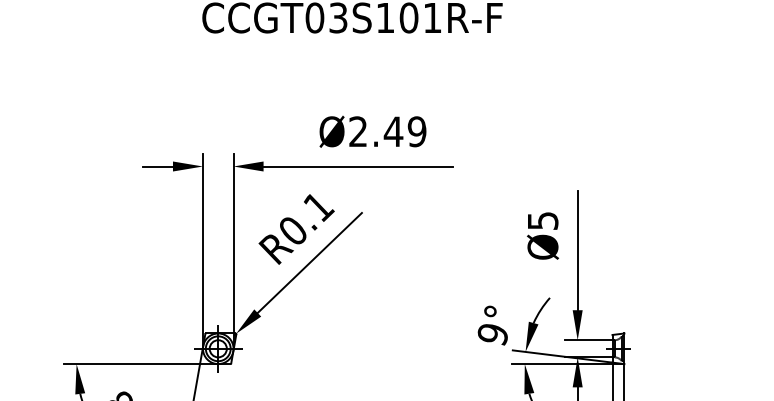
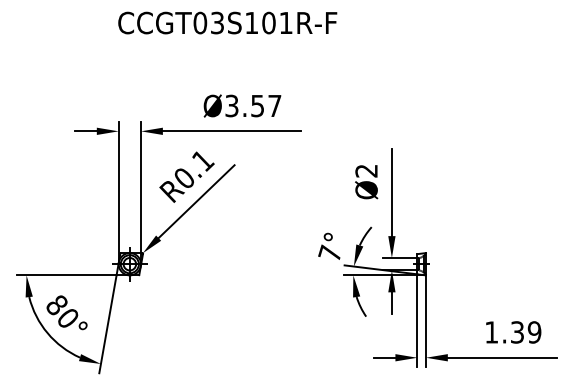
text: (387, 131) -> (253, 105), Ø2.49 -> Ø3.57
text: (542, 220) -> (366, 170), Ø5 -> Ø2
text: (492, 332) -> (329, 252), 9° -> 7°

